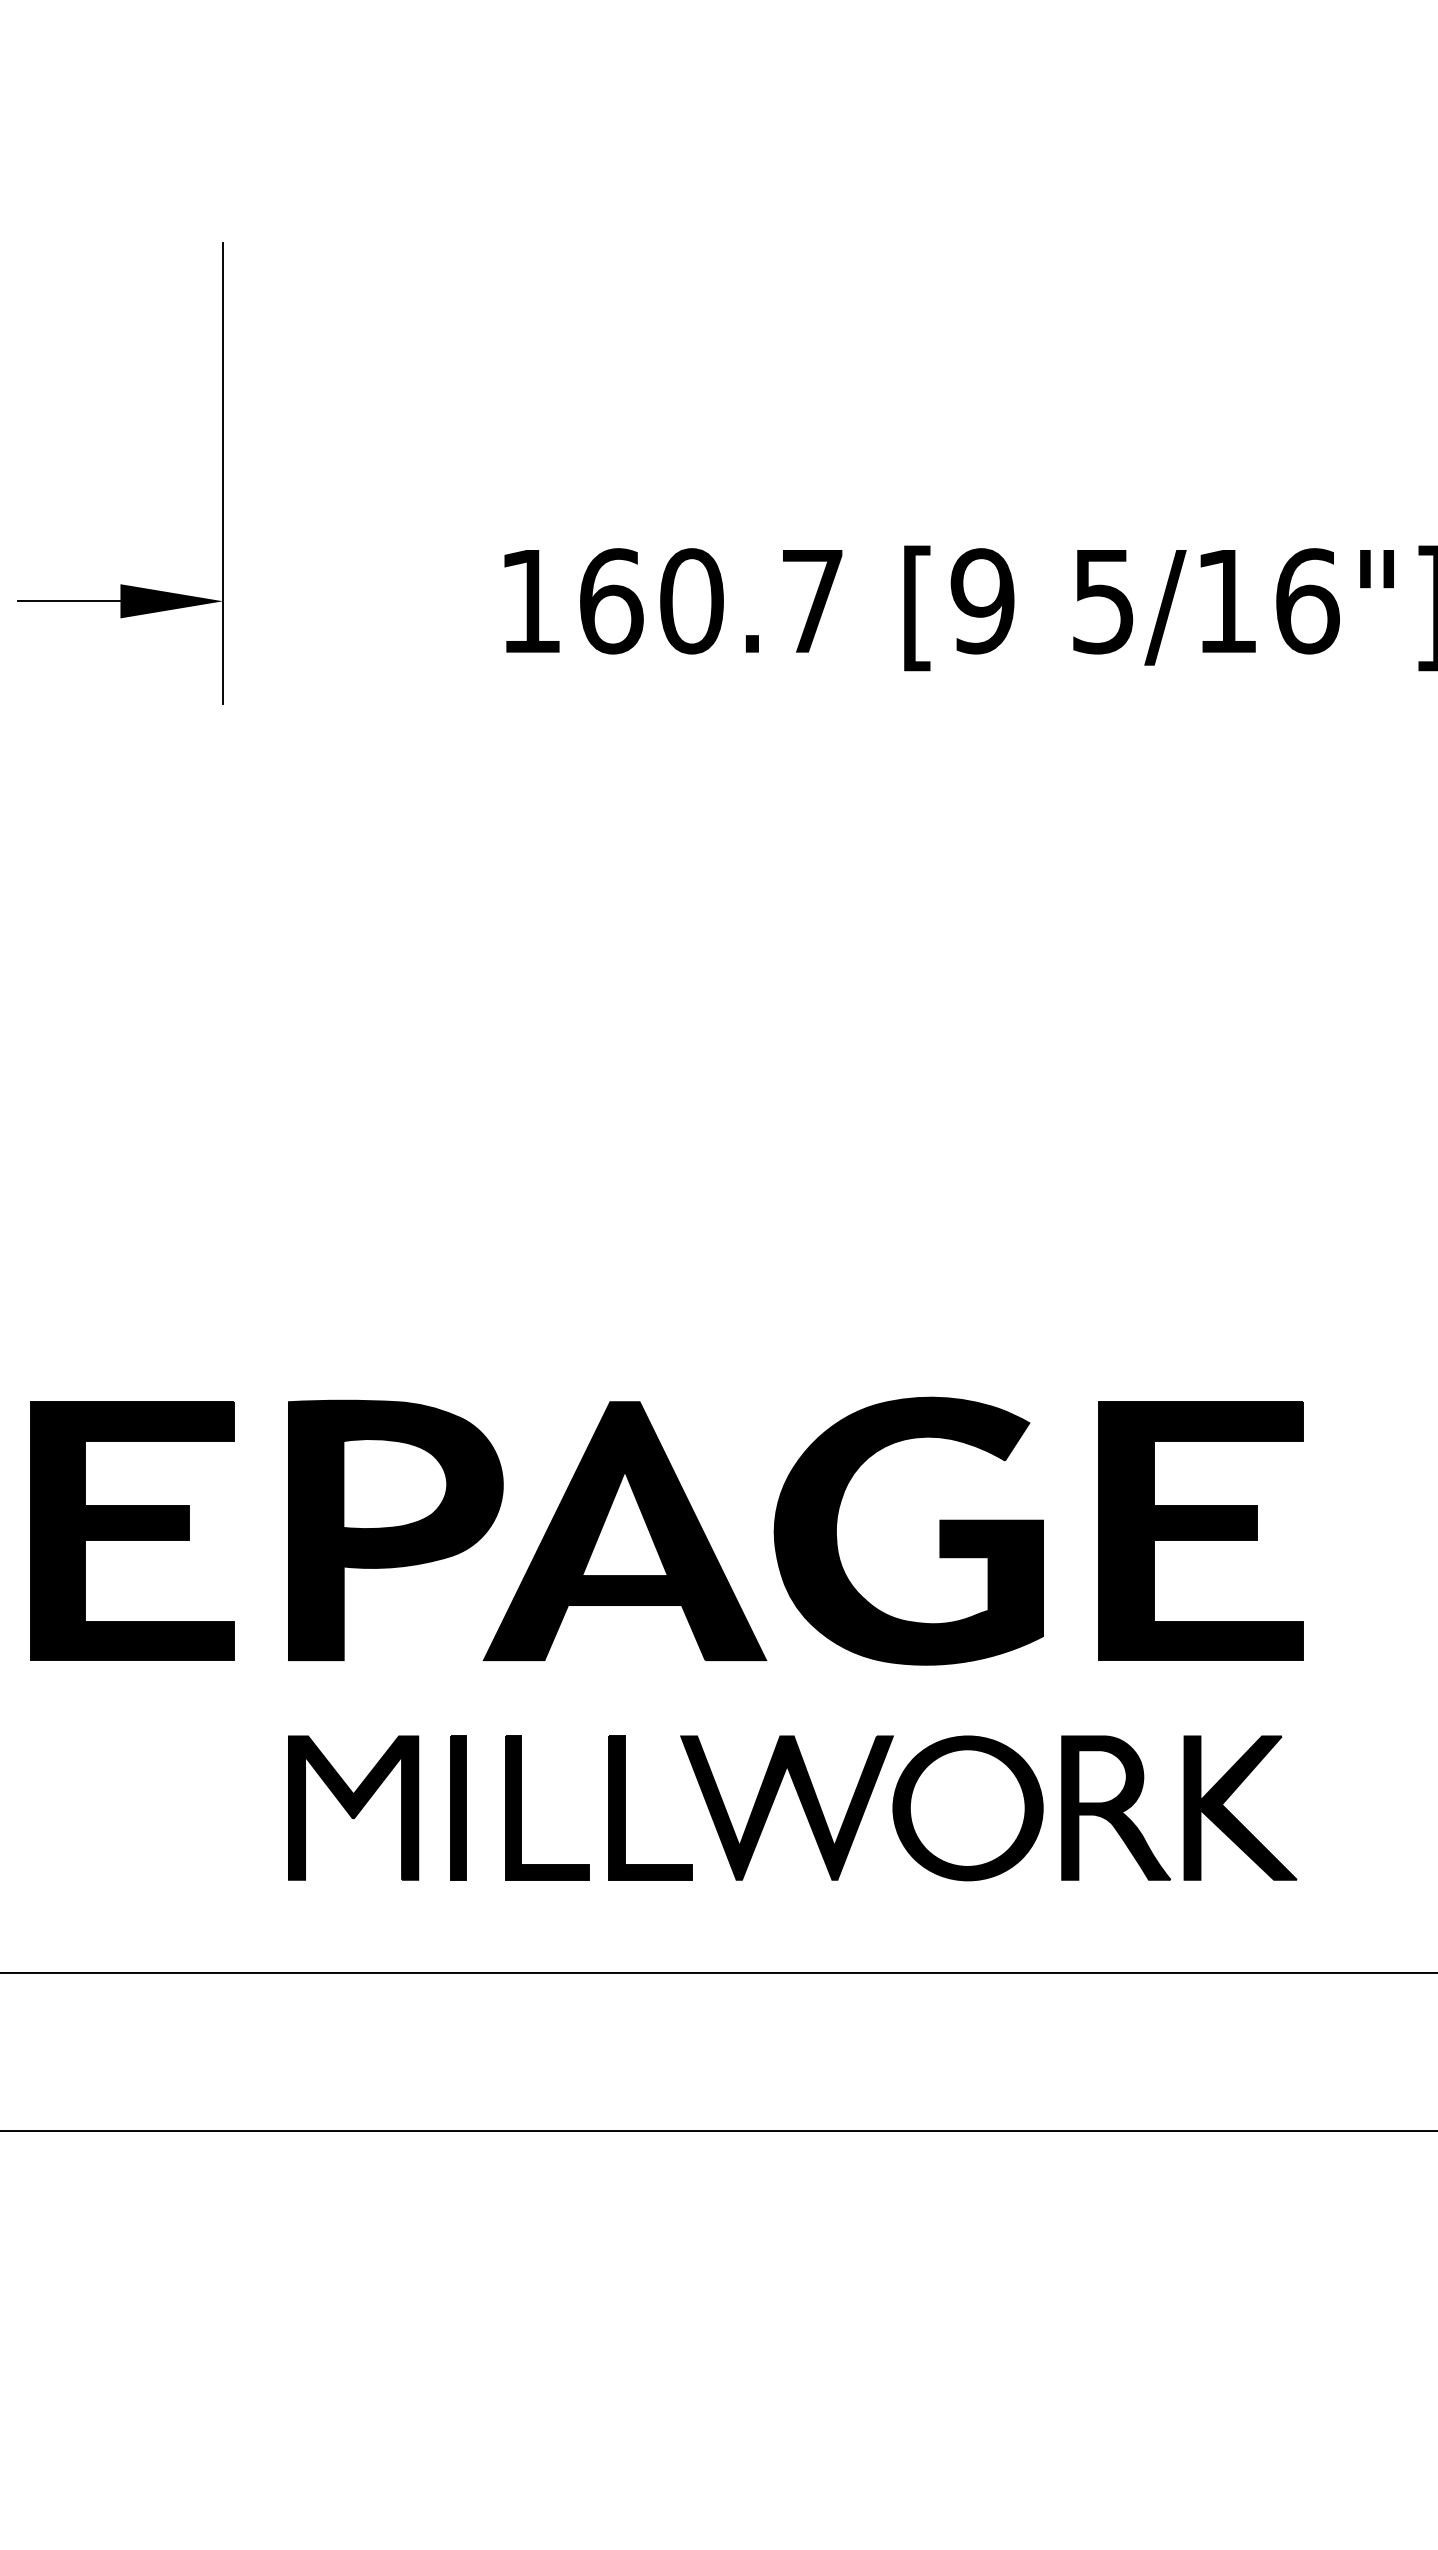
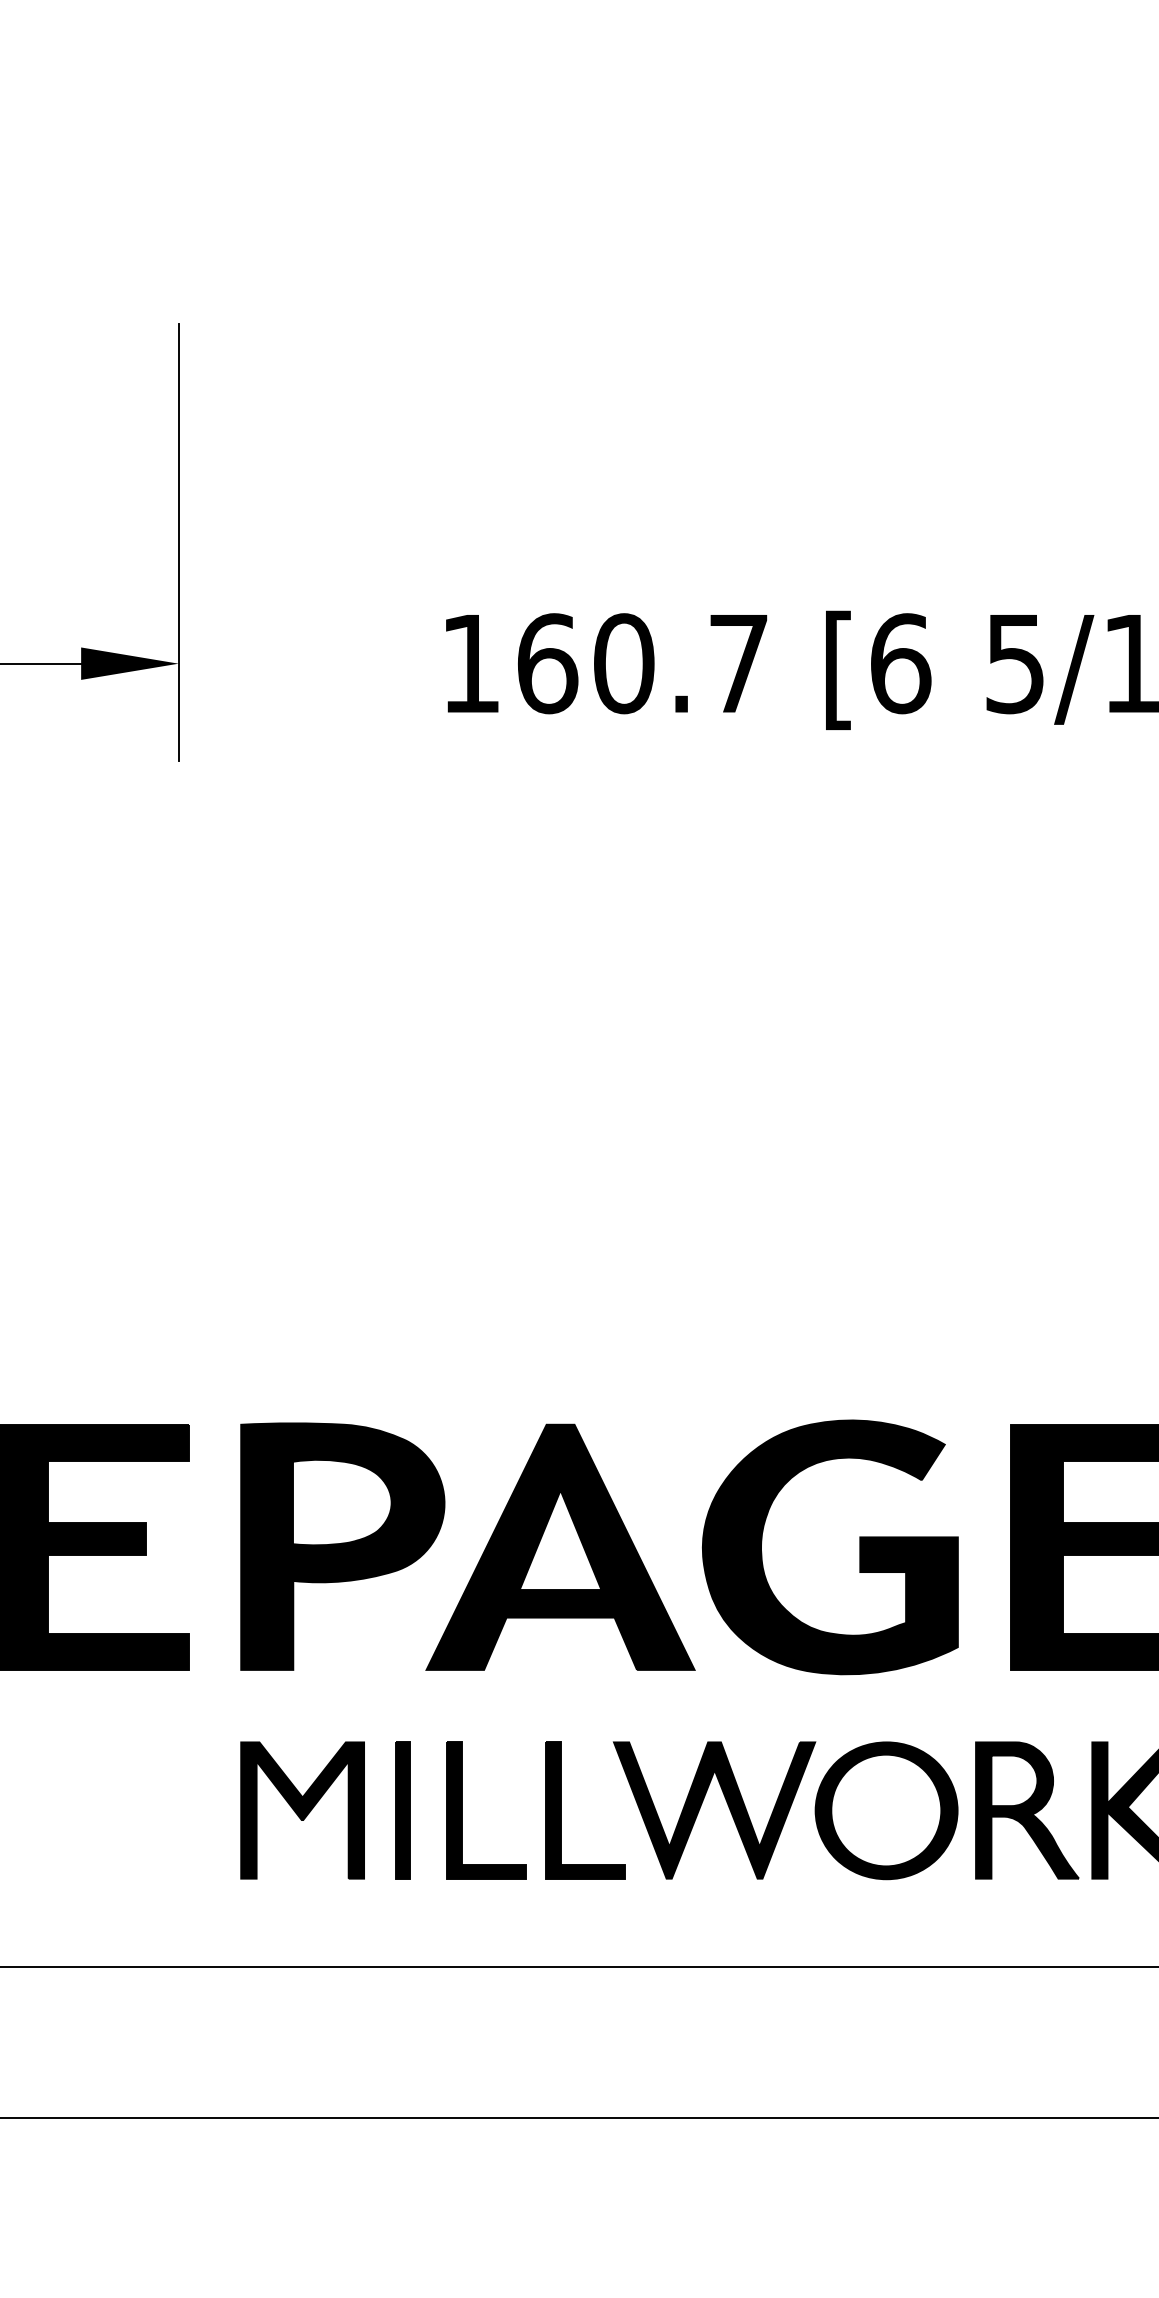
text: (982, 601) -> (900, 663), [9 -> [6

